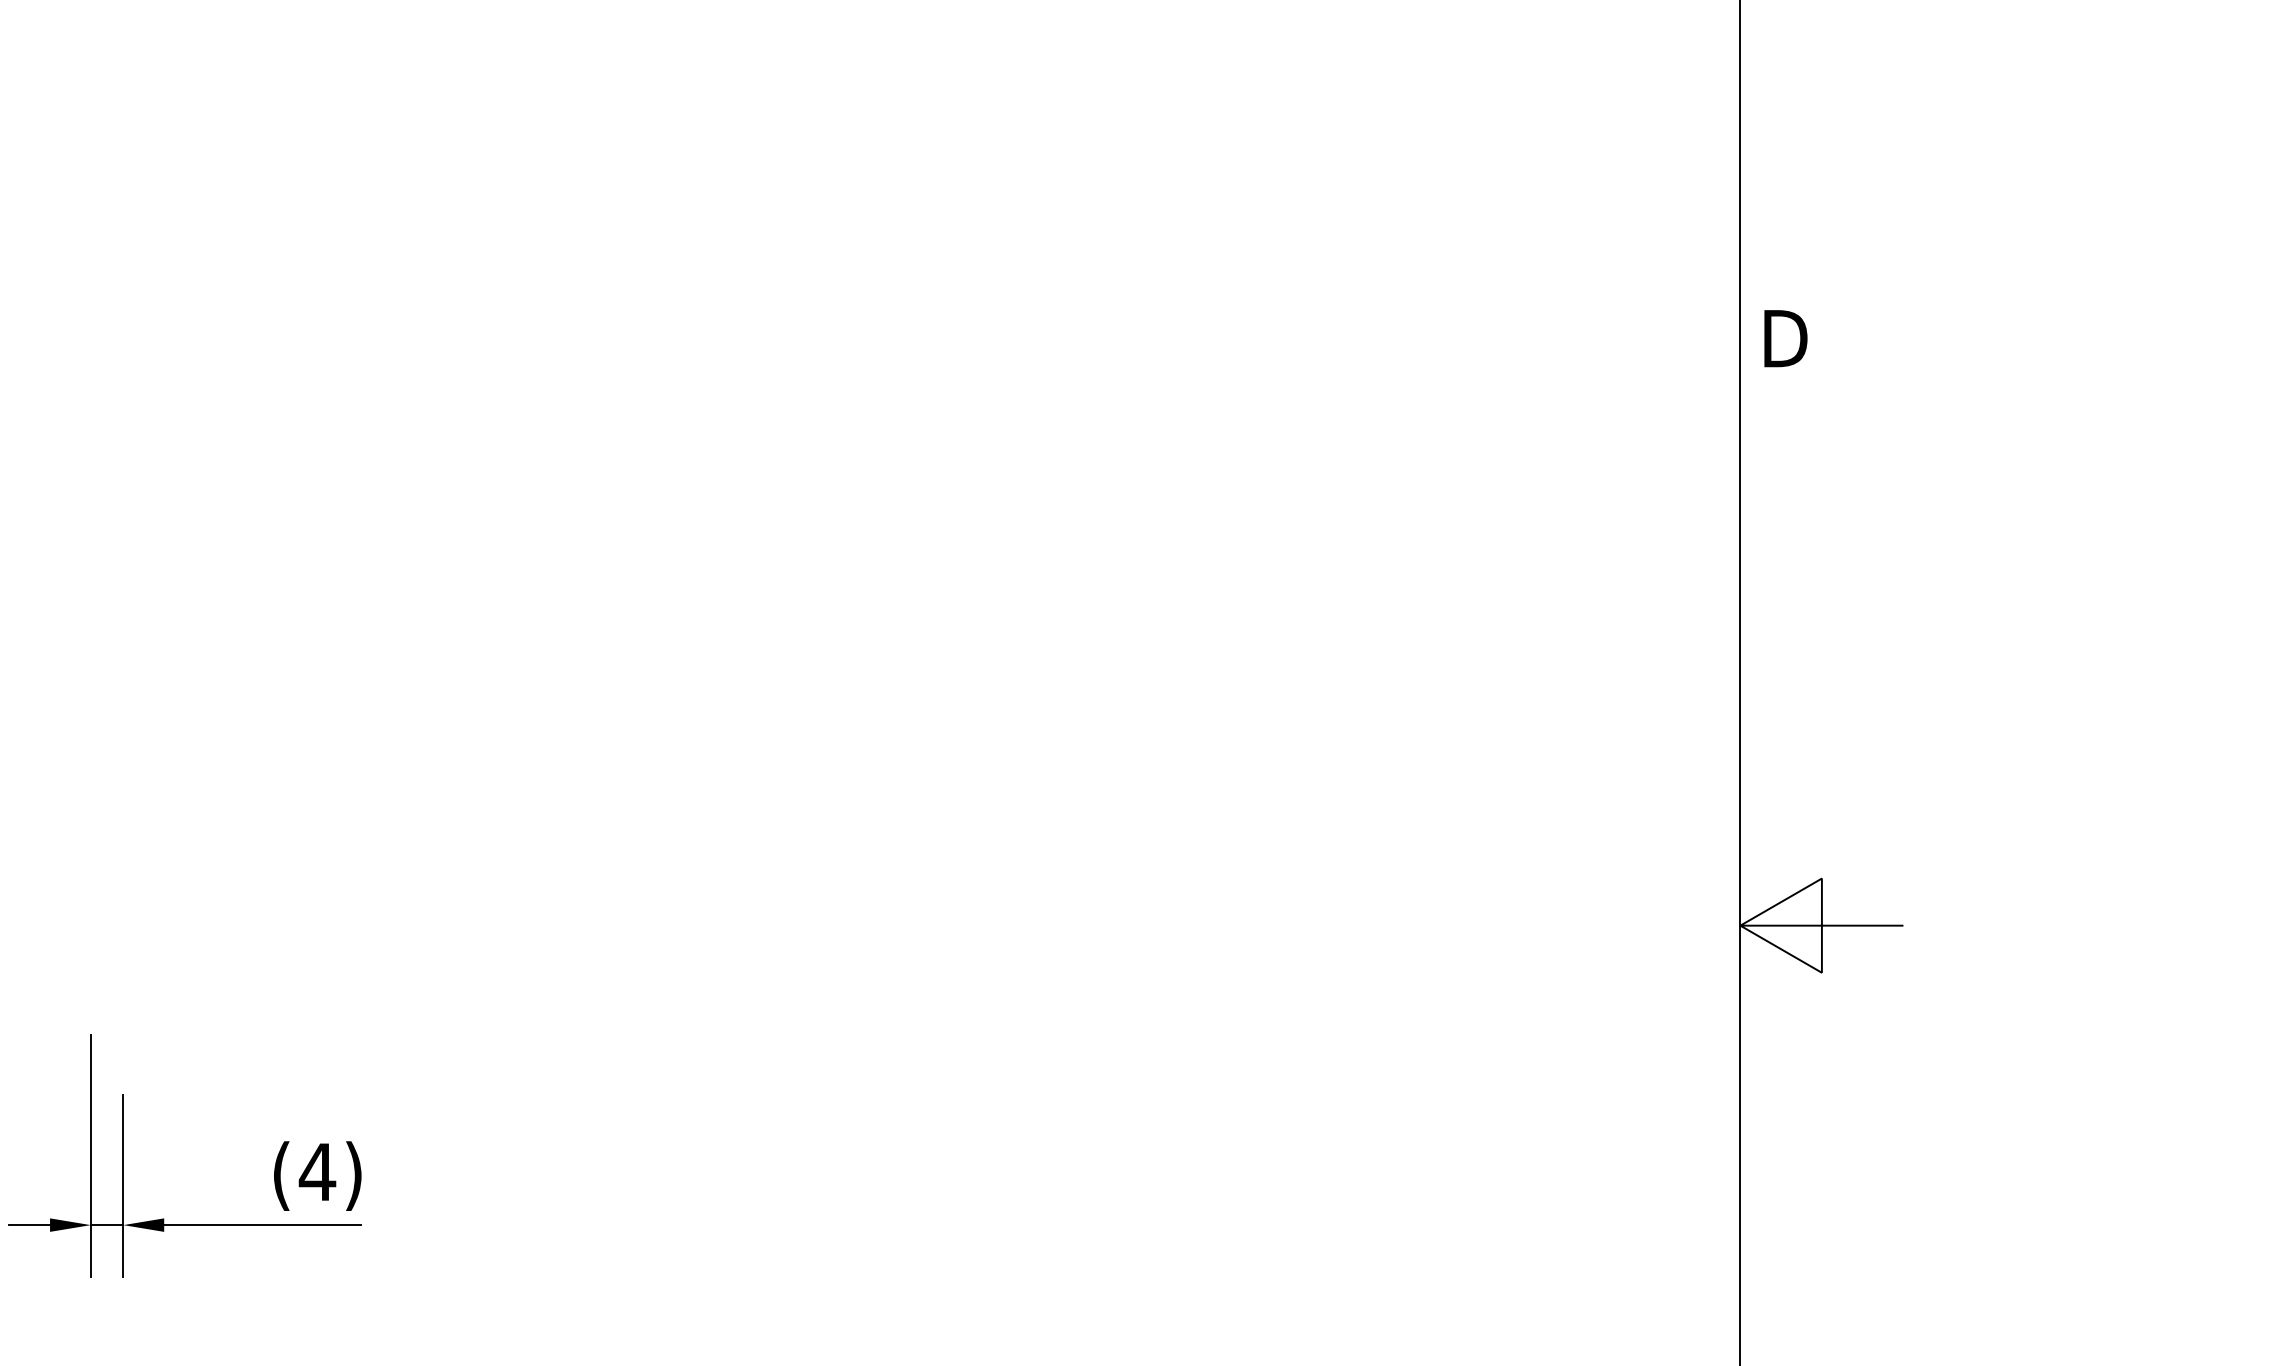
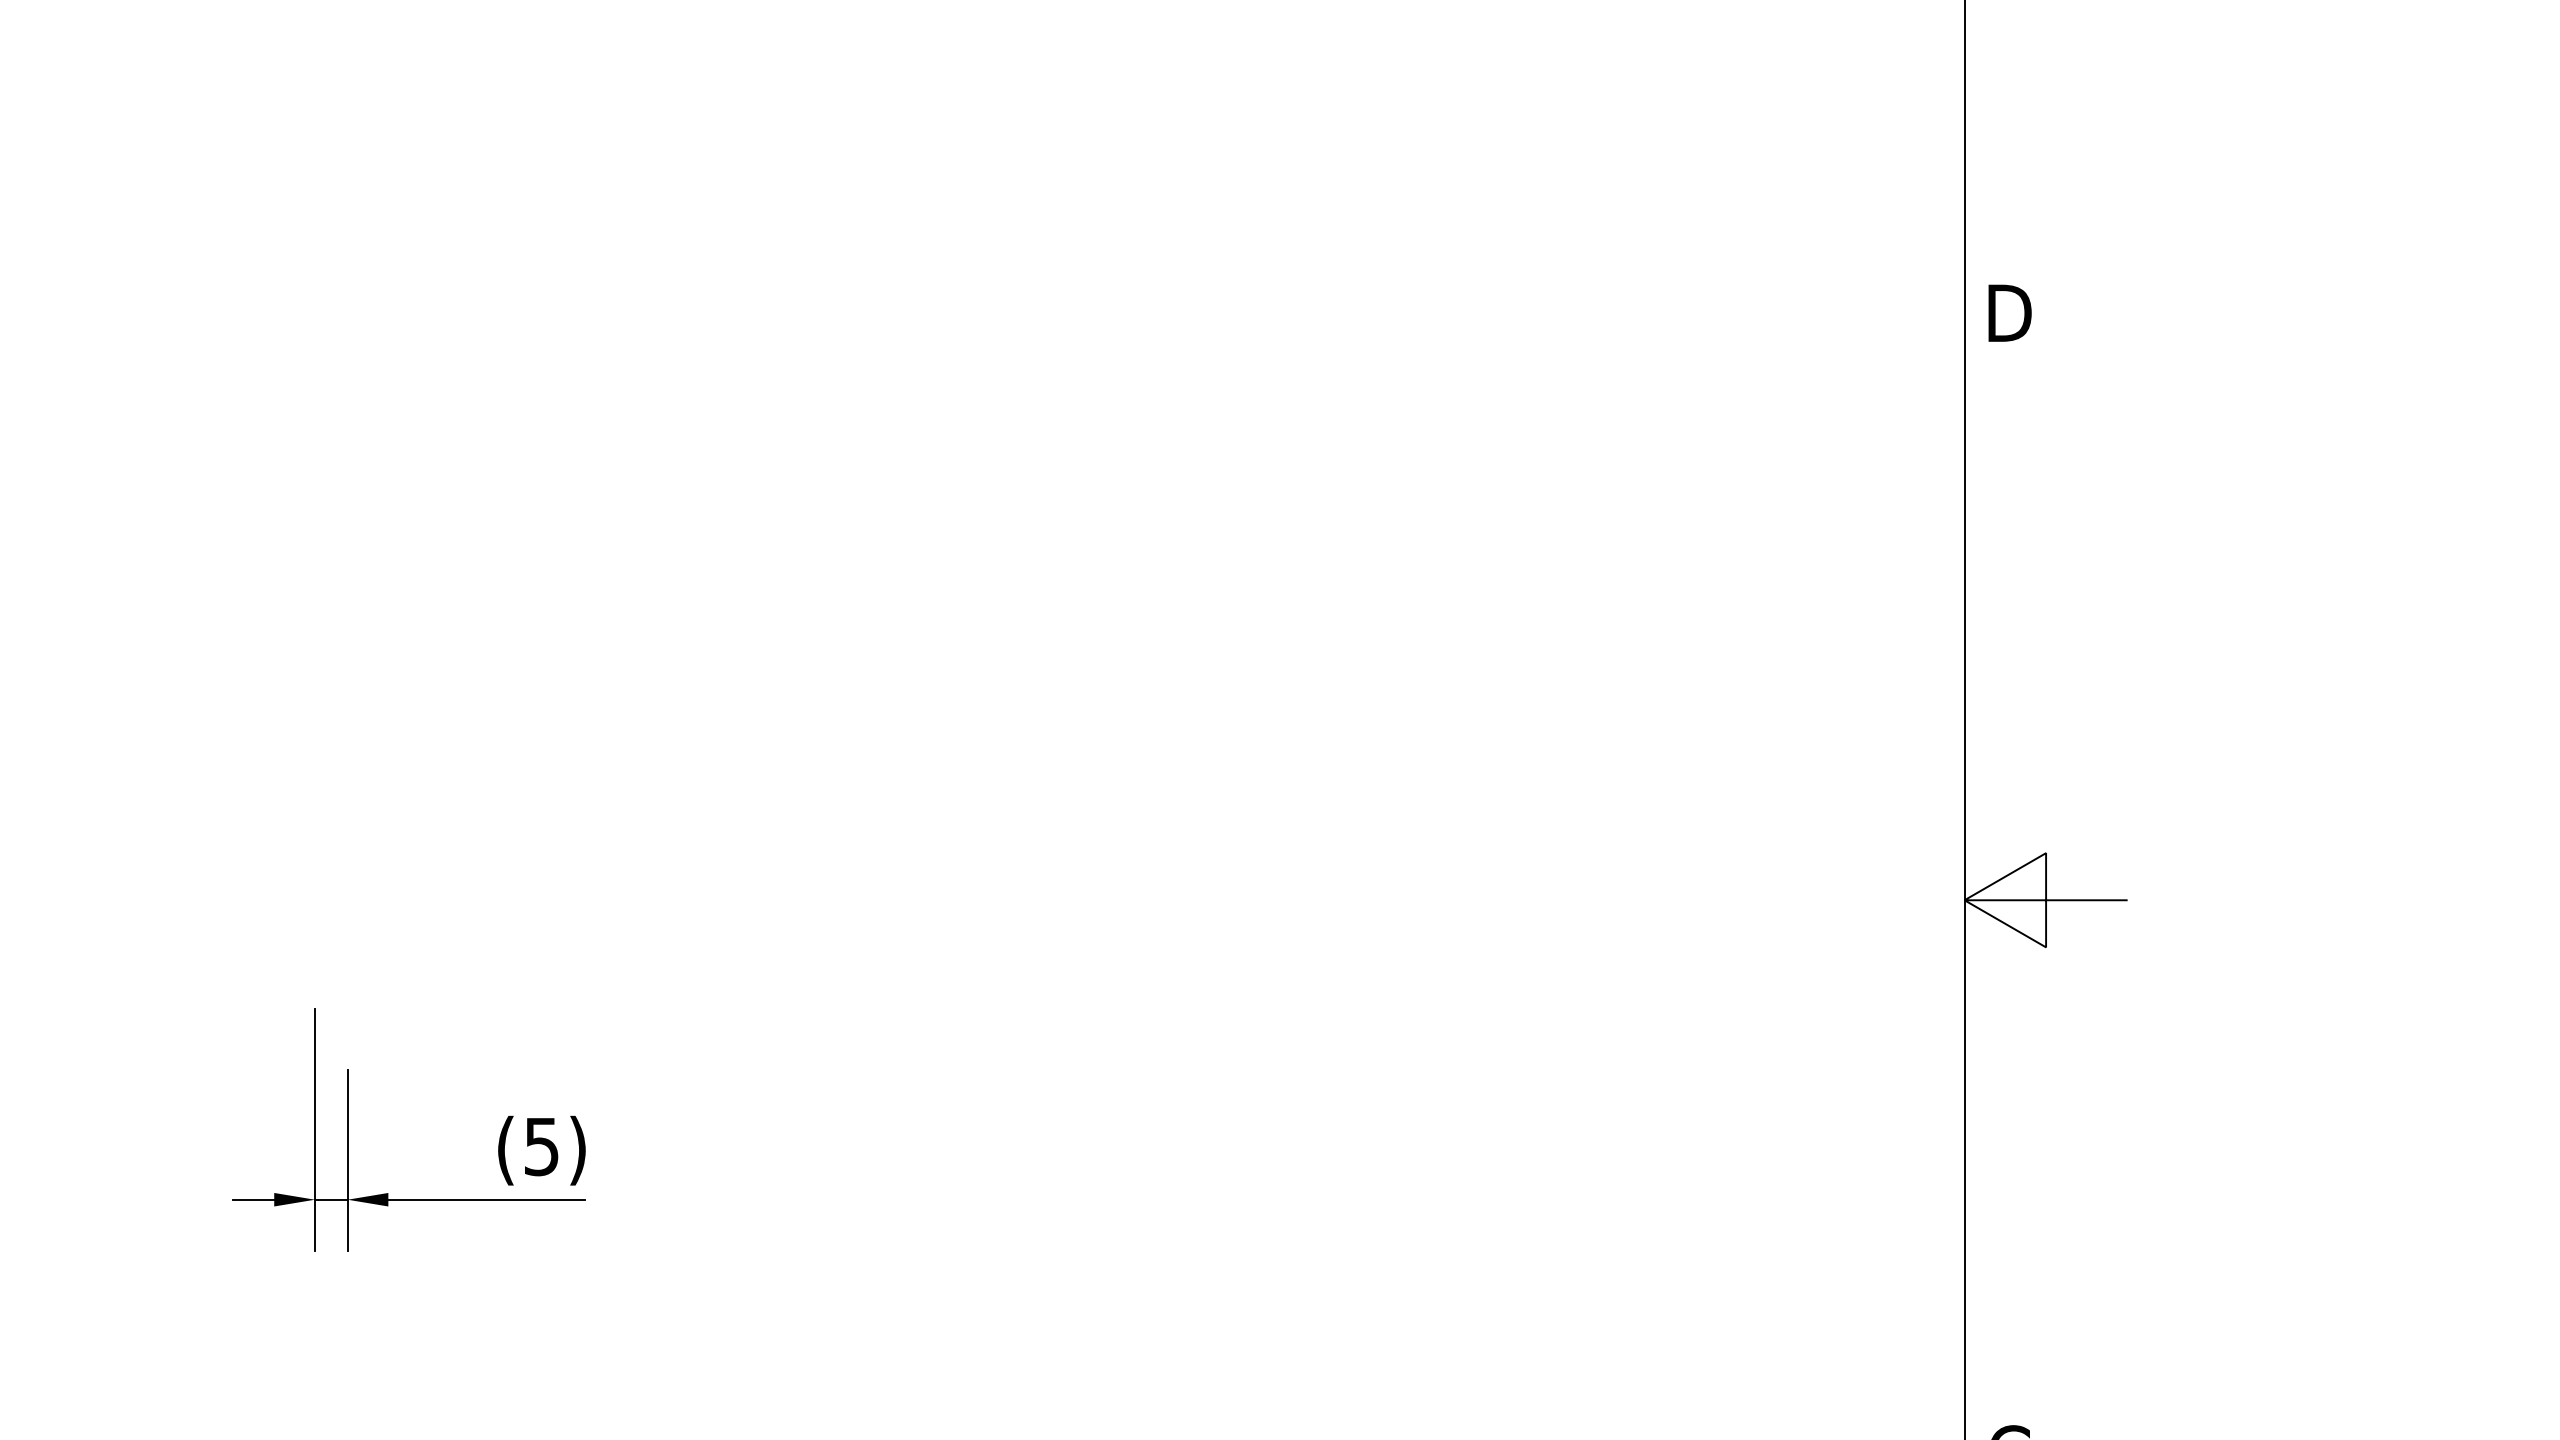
text: (317, 1172) -> (541, 1147), (4) -> (5)

